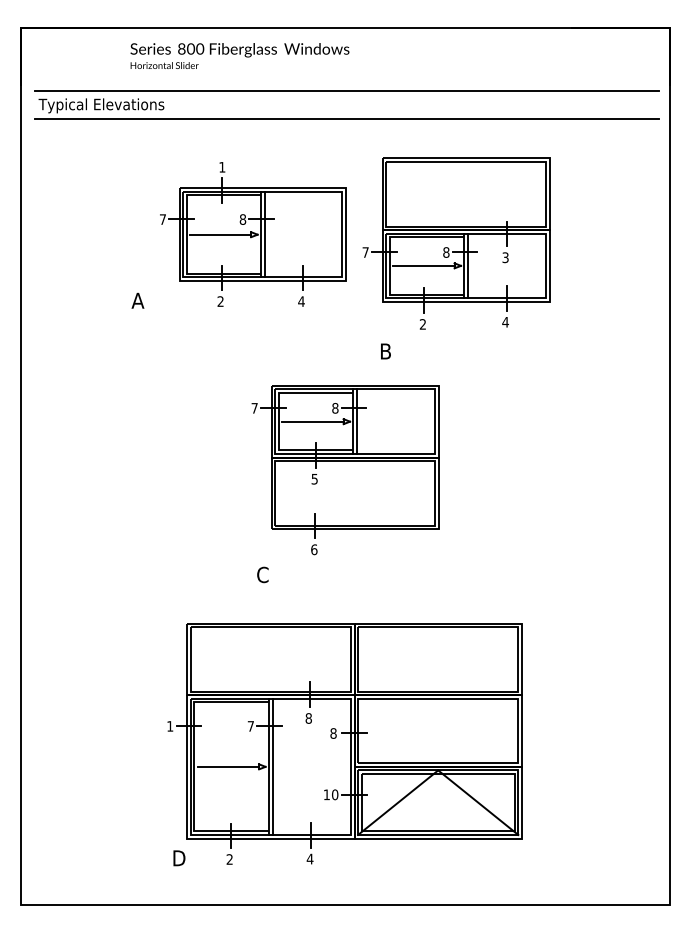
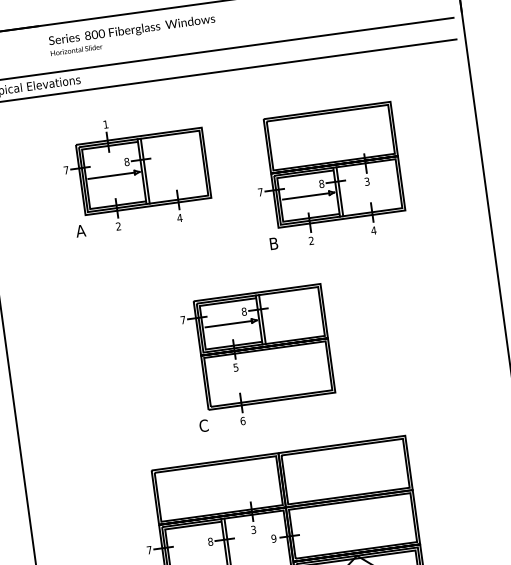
part: (253, 234) -> (136, 172), moved
part: (456, 243) -> (328, 176), moved
part: (345, 470) -> (258, 357), moved
text: (308, 718) -> (253, 529), 8 -> 3
text: (170, 726) -> (149, 550), 1 -> 7
text: (250, 726) -> (210, 541), 7 -> 8
text: (333, 733) -> (273, 538), 8 -> 9

